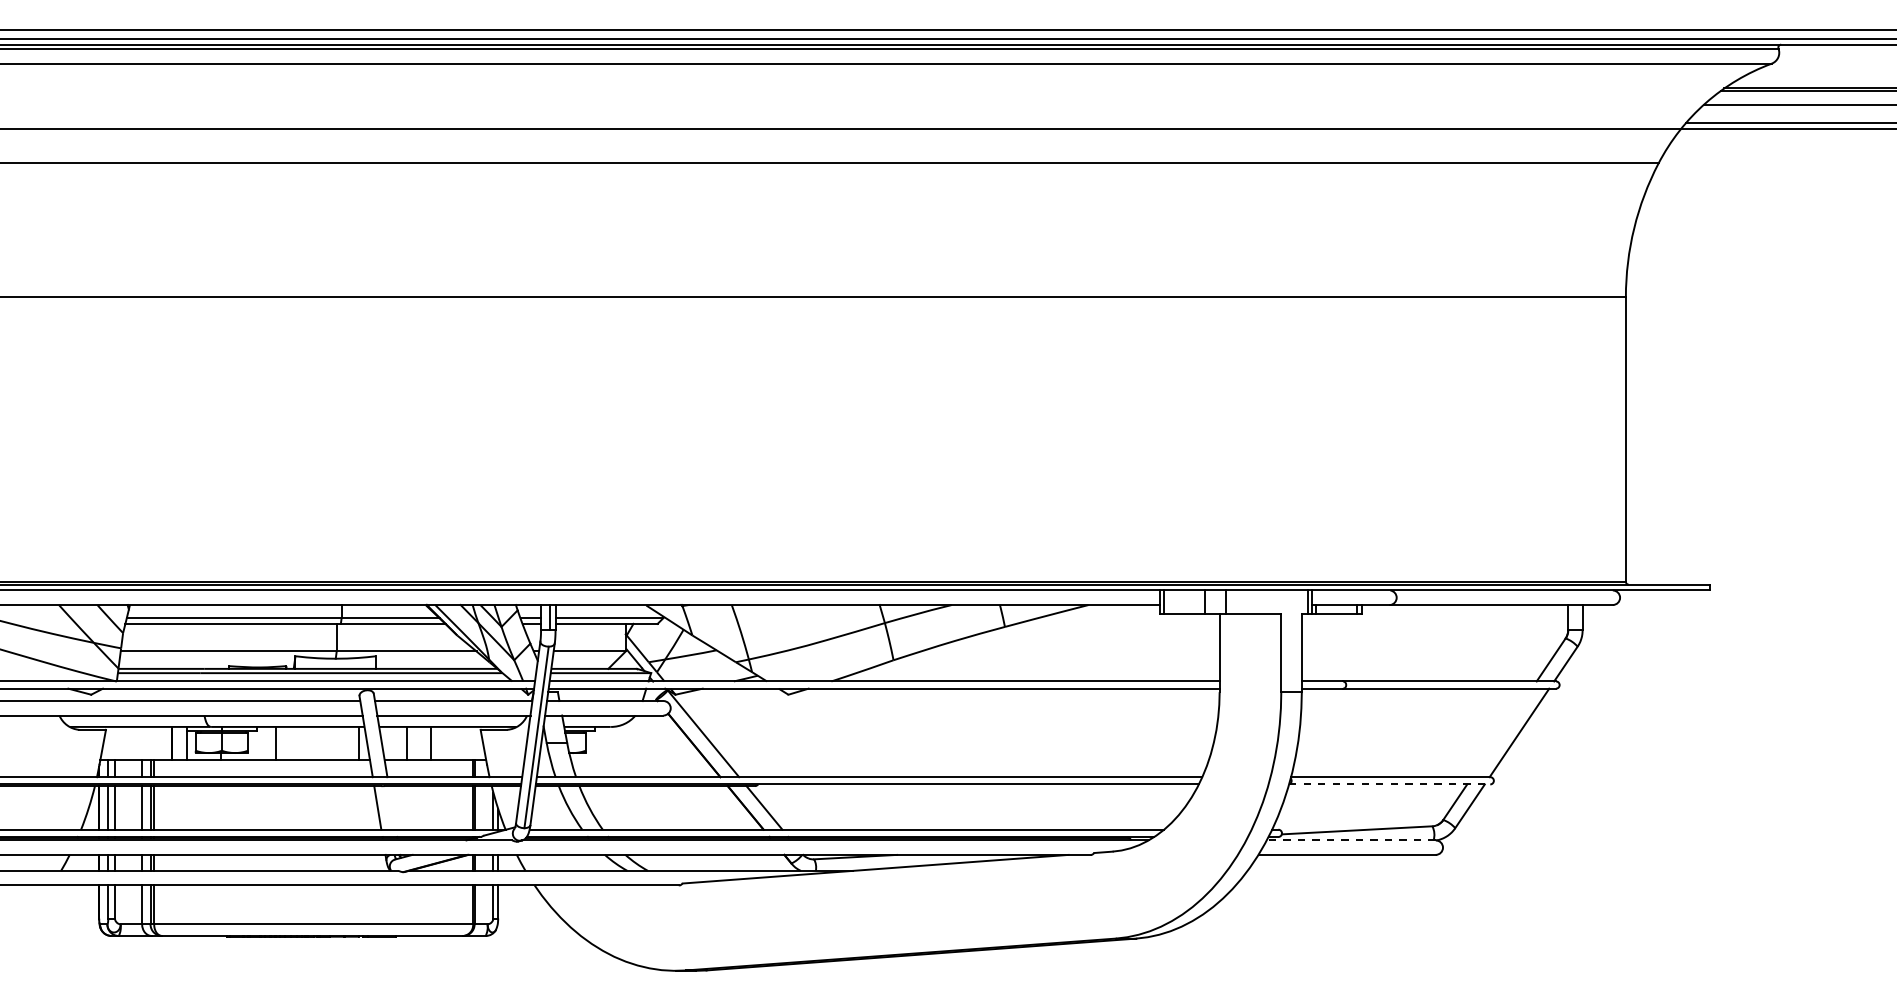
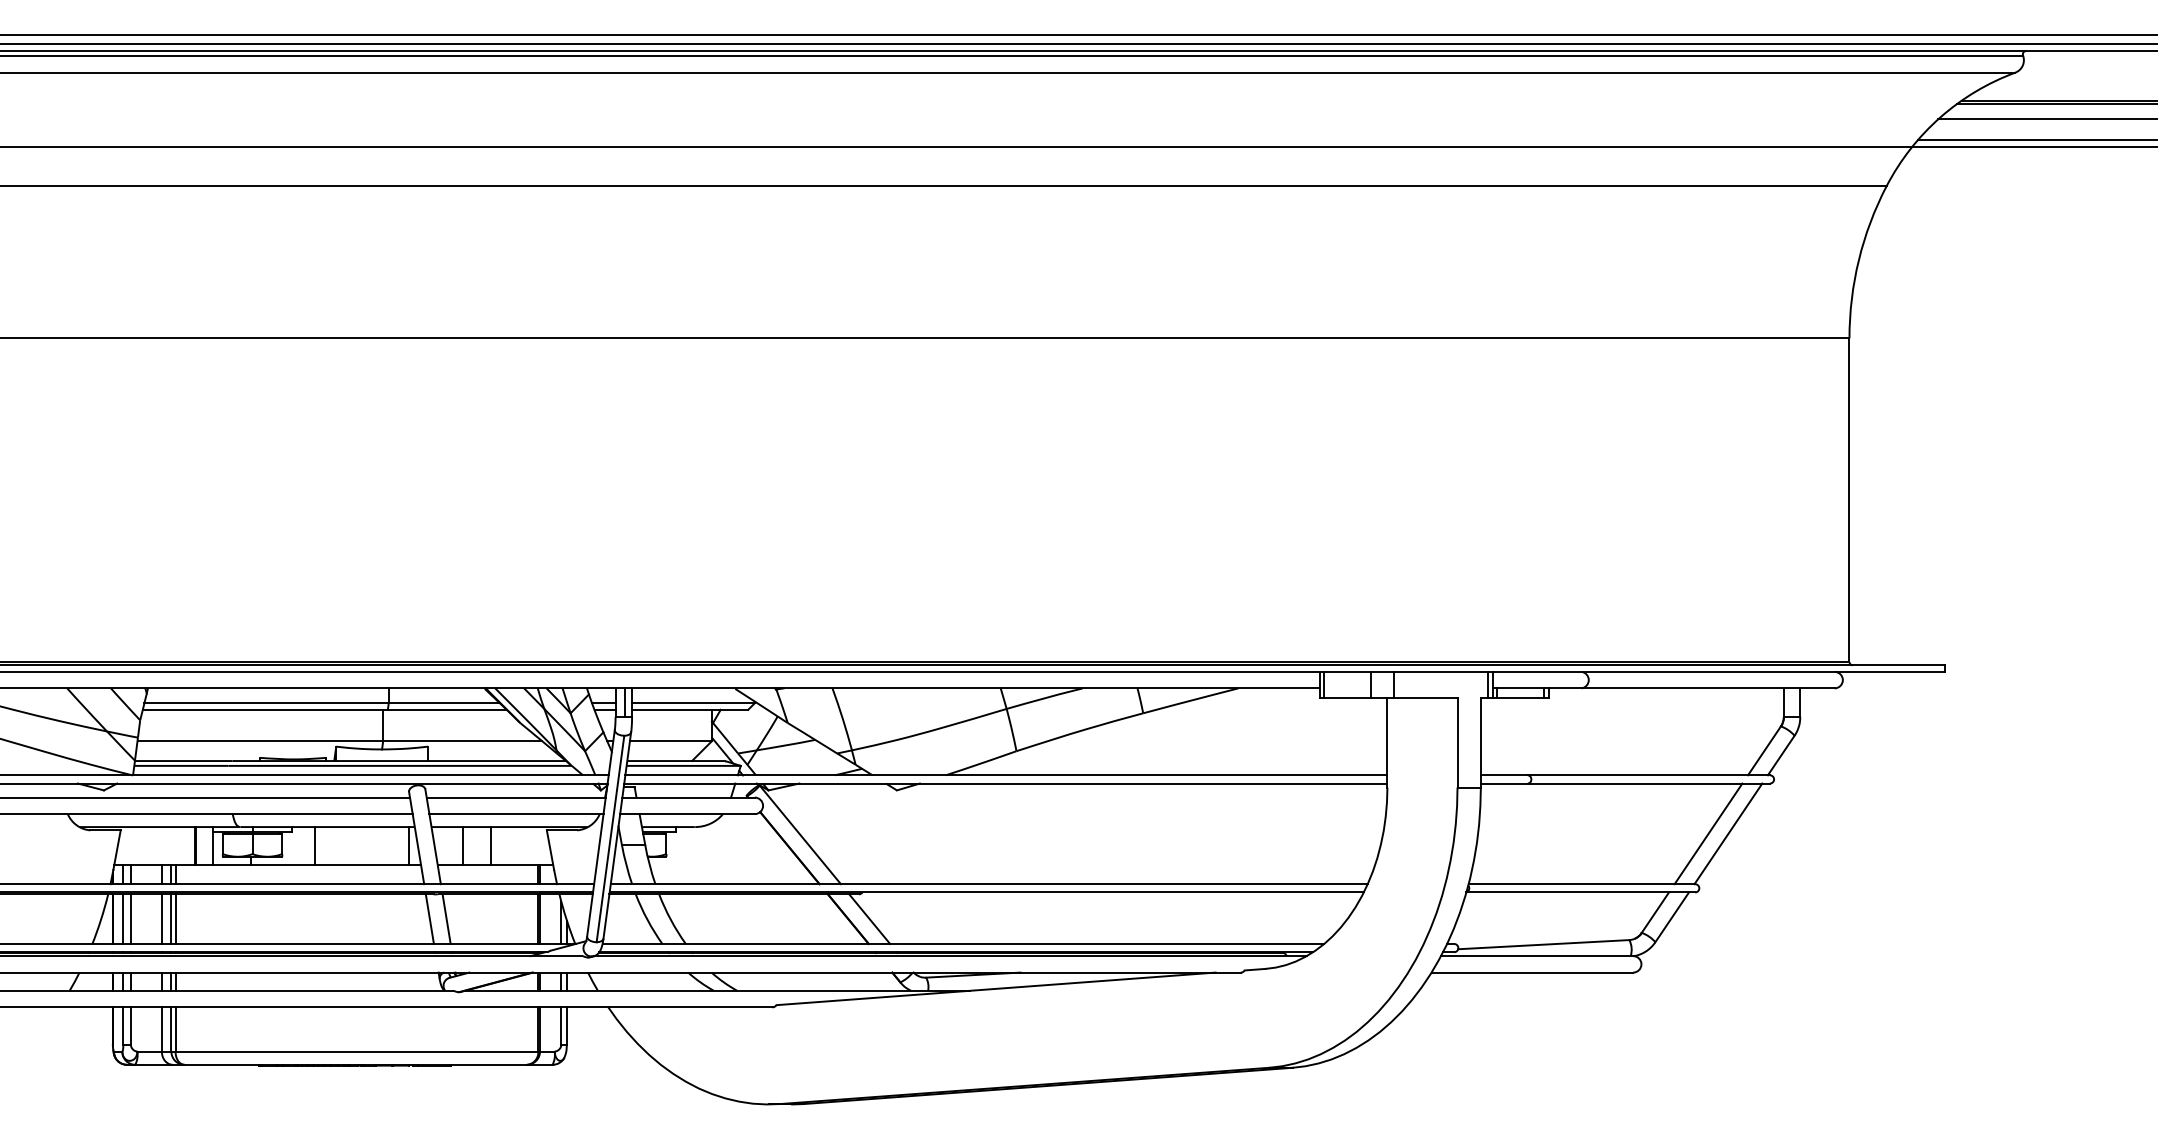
line: (1501, 732) -> (1707, 833), added
line: (1389, 784) -> (1580, 892), dashed -> solid
line: (392, 807) -> (446, 918), added
line: (1350, 840) -> (1536, 956), dashed -> solid

